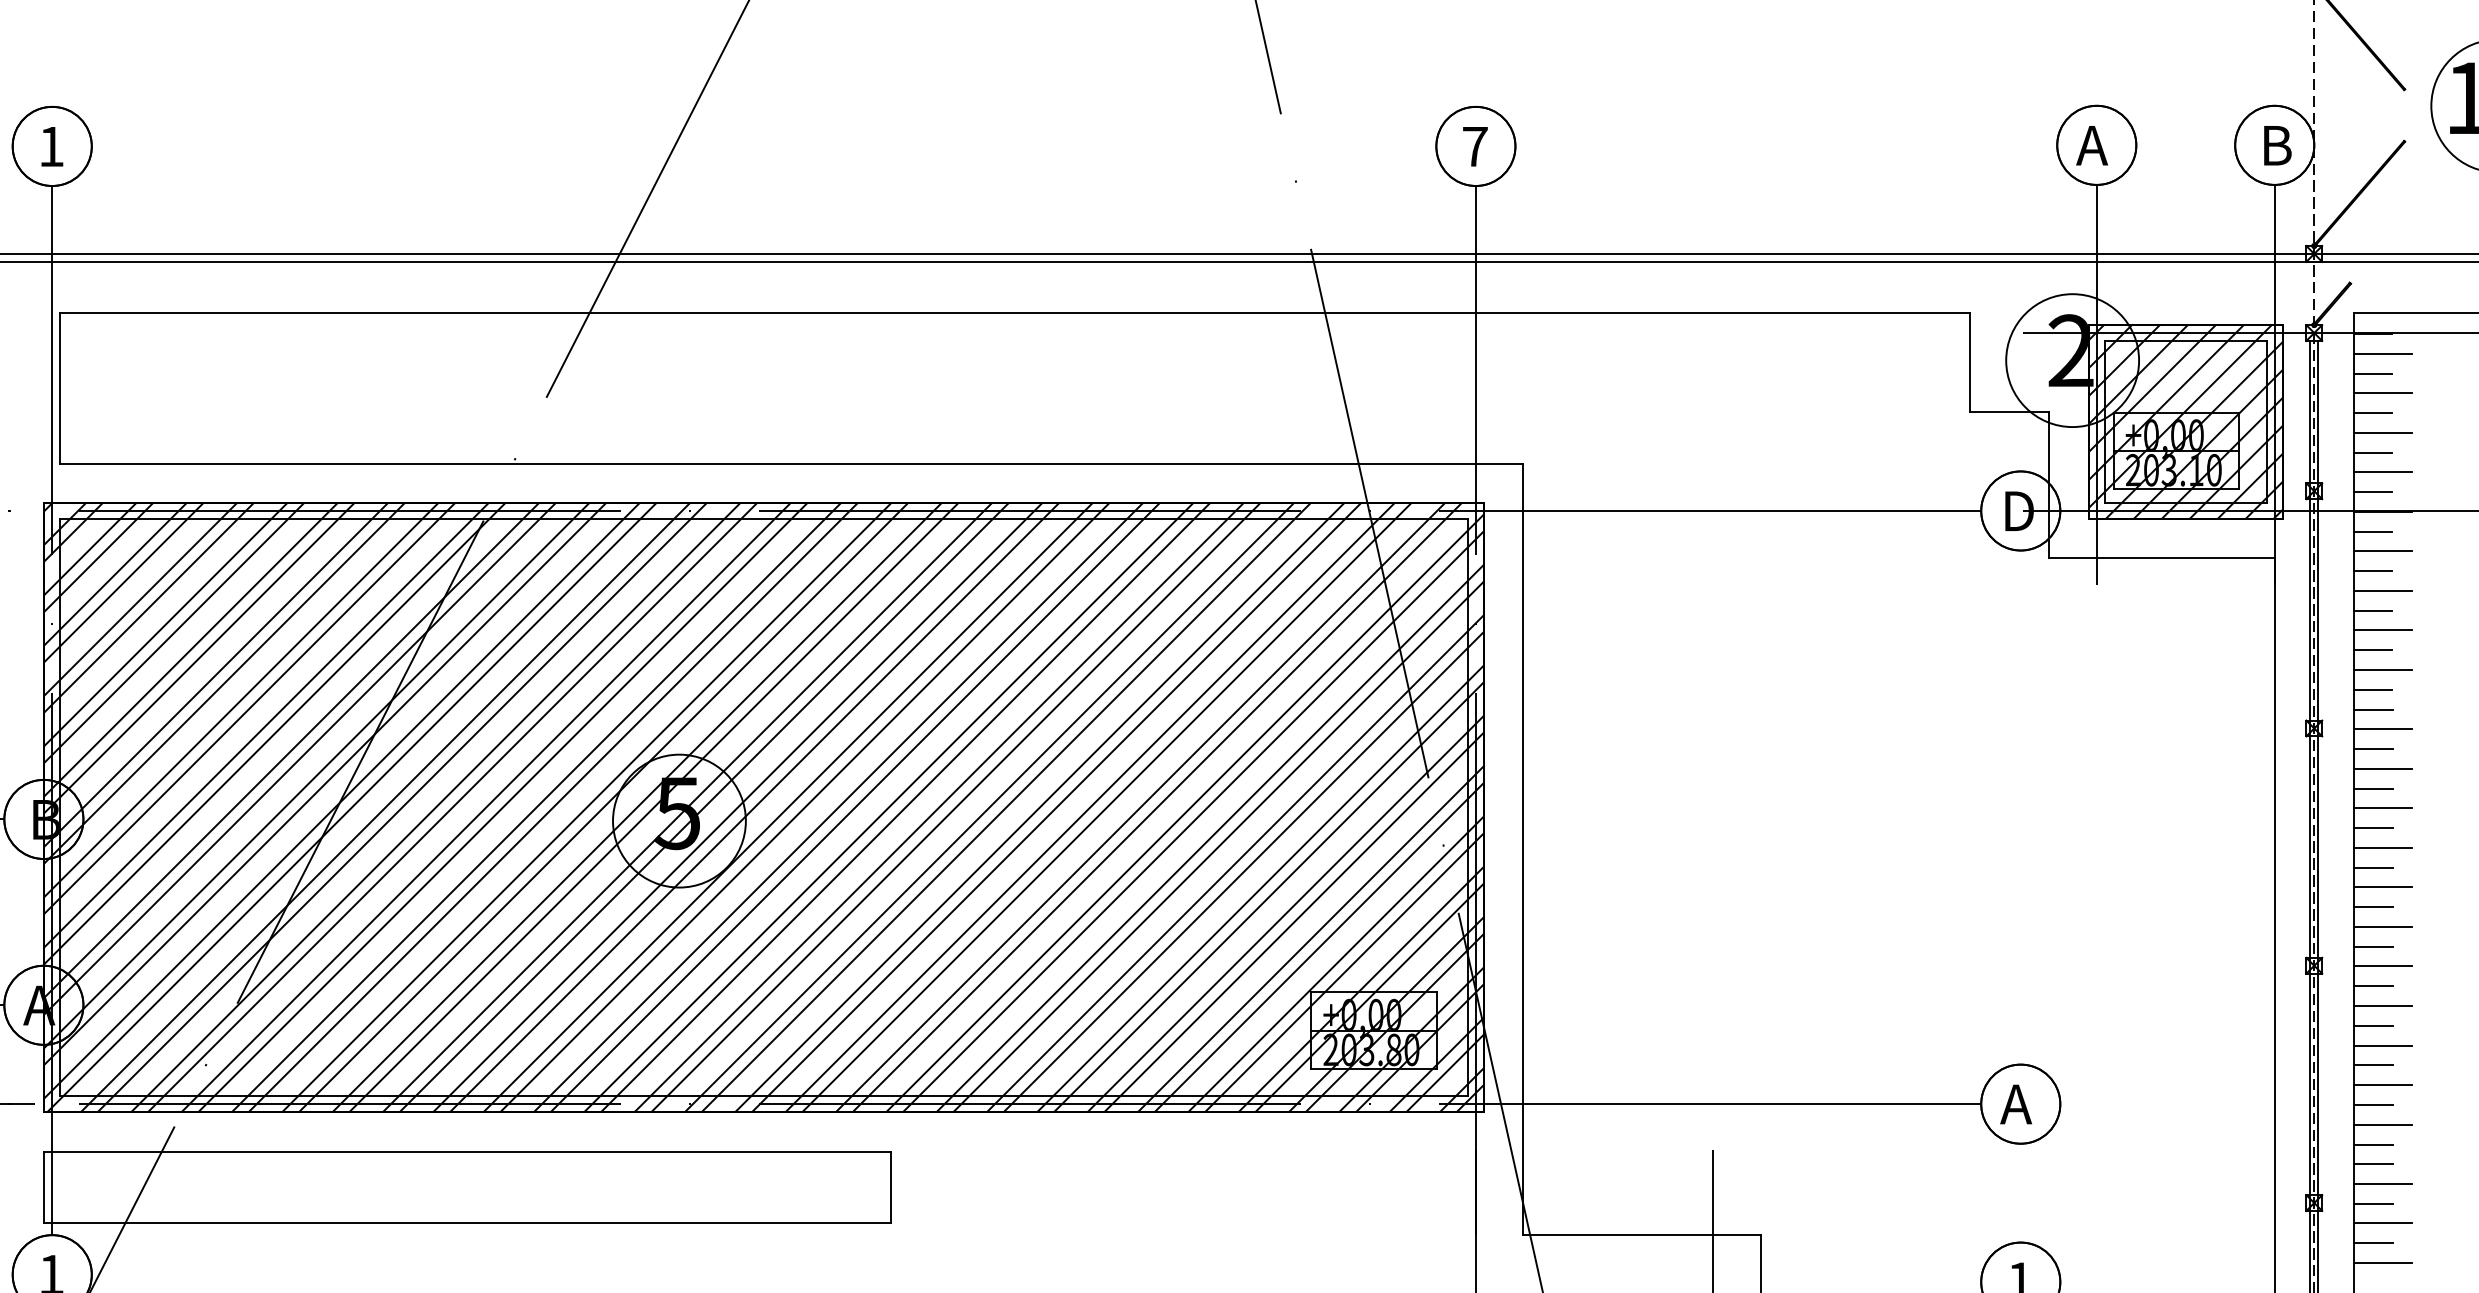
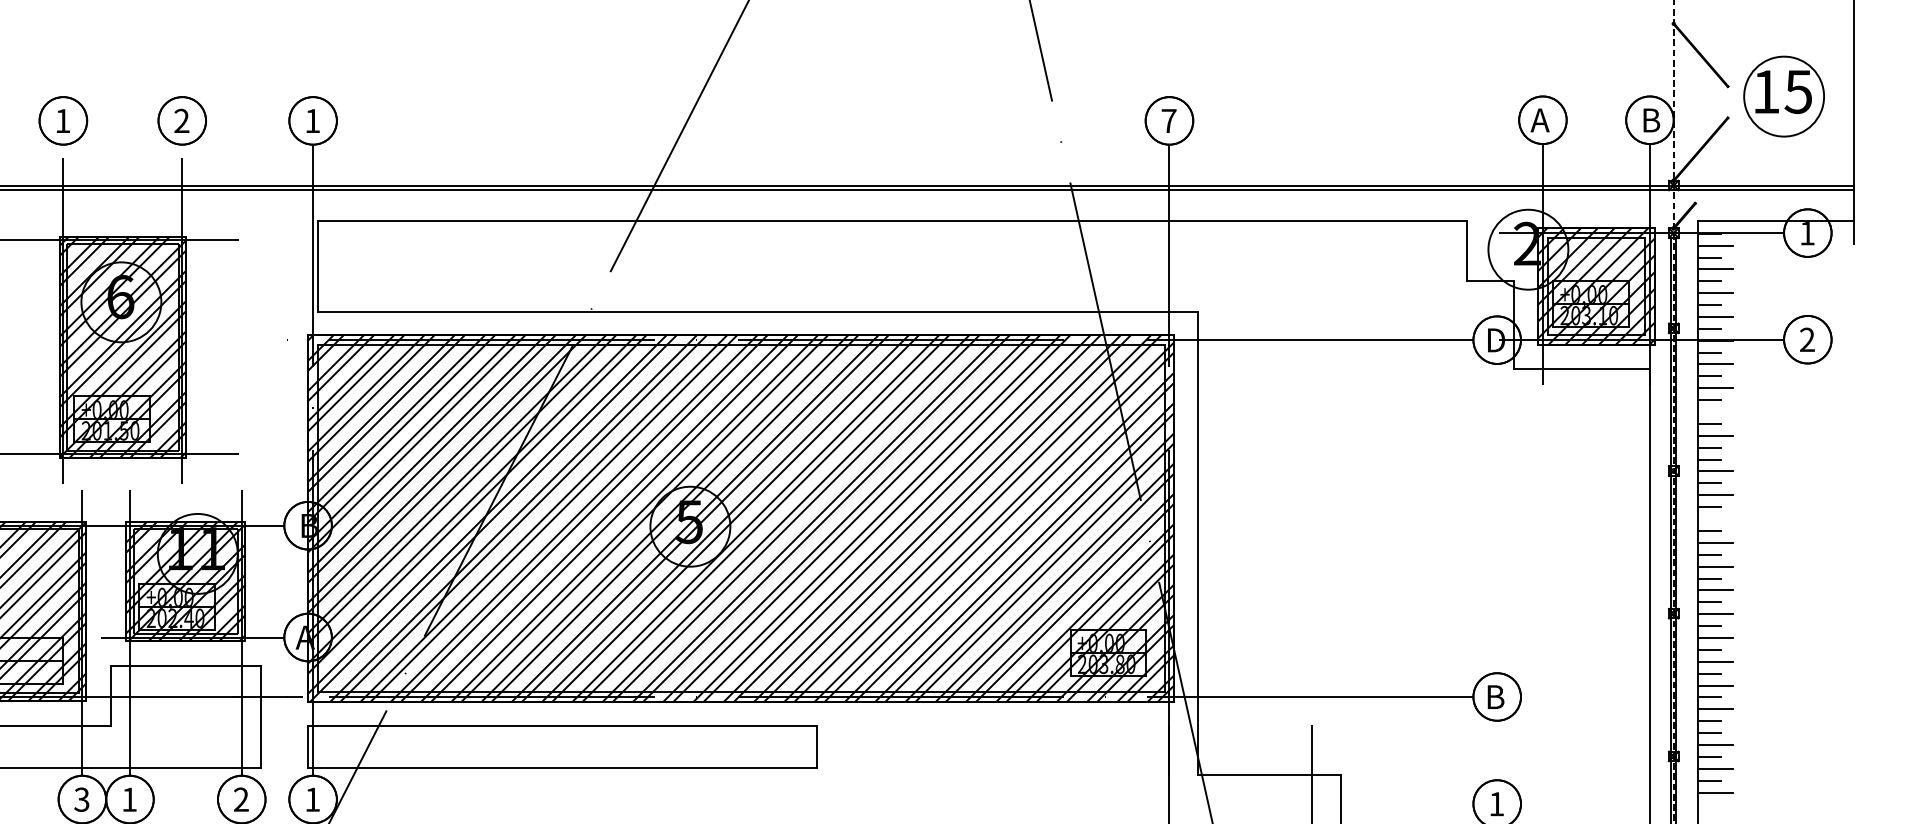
line: (2382, 631) -> (1714, 412), removed
line: (2382, 809) -> (1714, 519), removed
text: (2016, 1103) -> (1494, 696), А -> B

